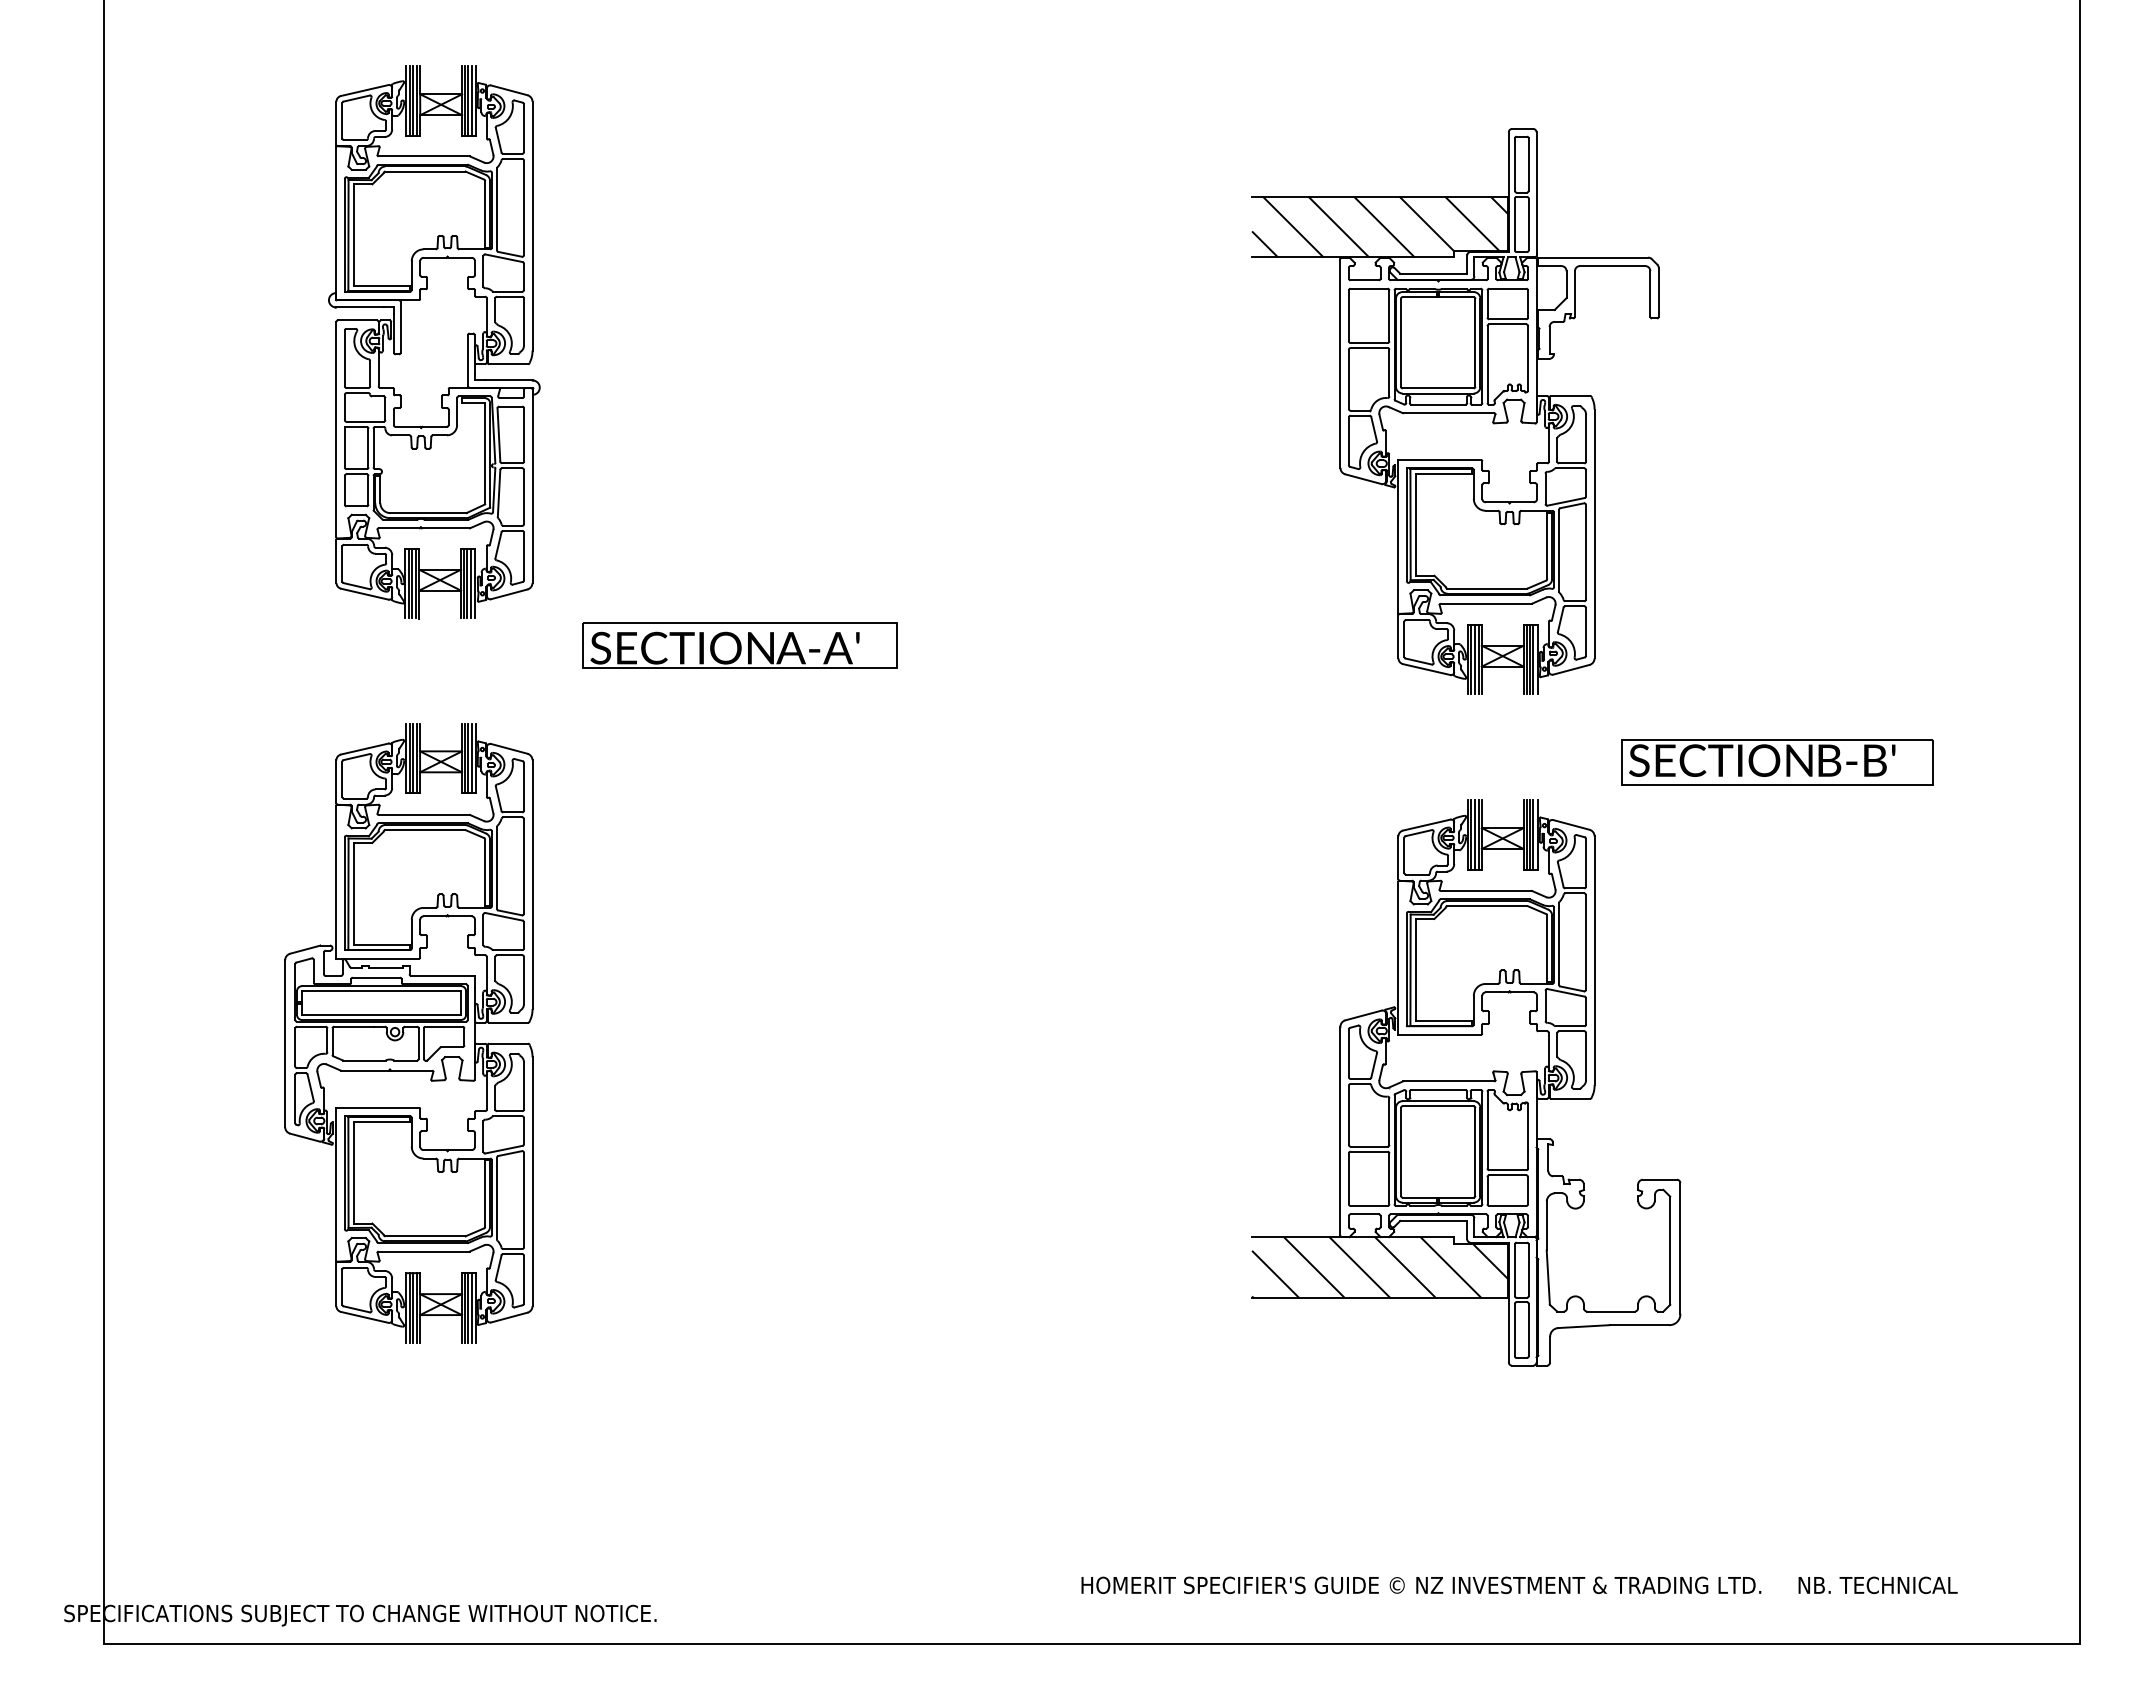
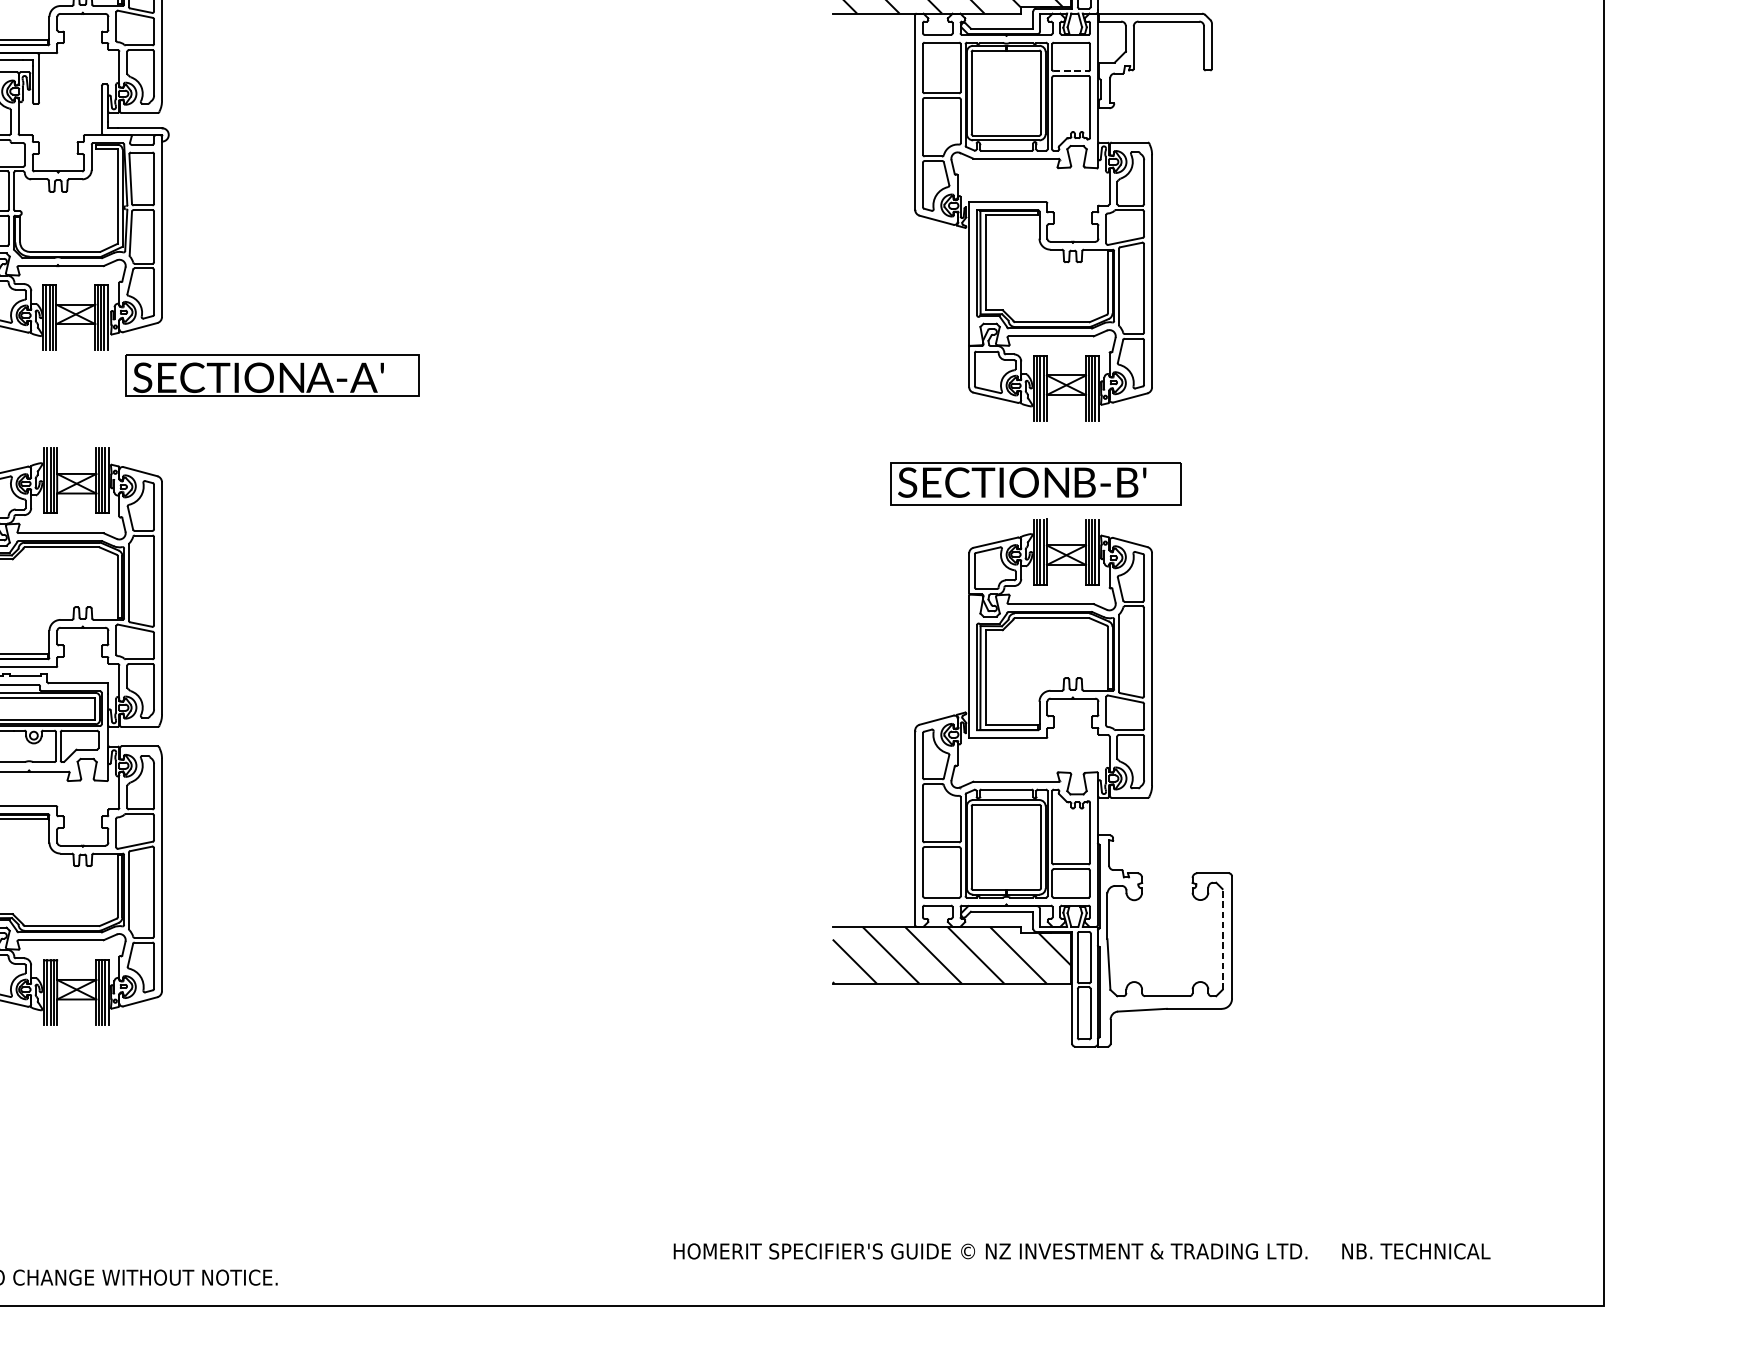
line: (1507, 319) -> (1070, 71), solid -> dashed
part: (739, 645) -> (271, 375), moved
part: (1777, 762) -> (1036, 484), moved
line: (1670, 1250) -> (1222, 939), solid -> dashed

